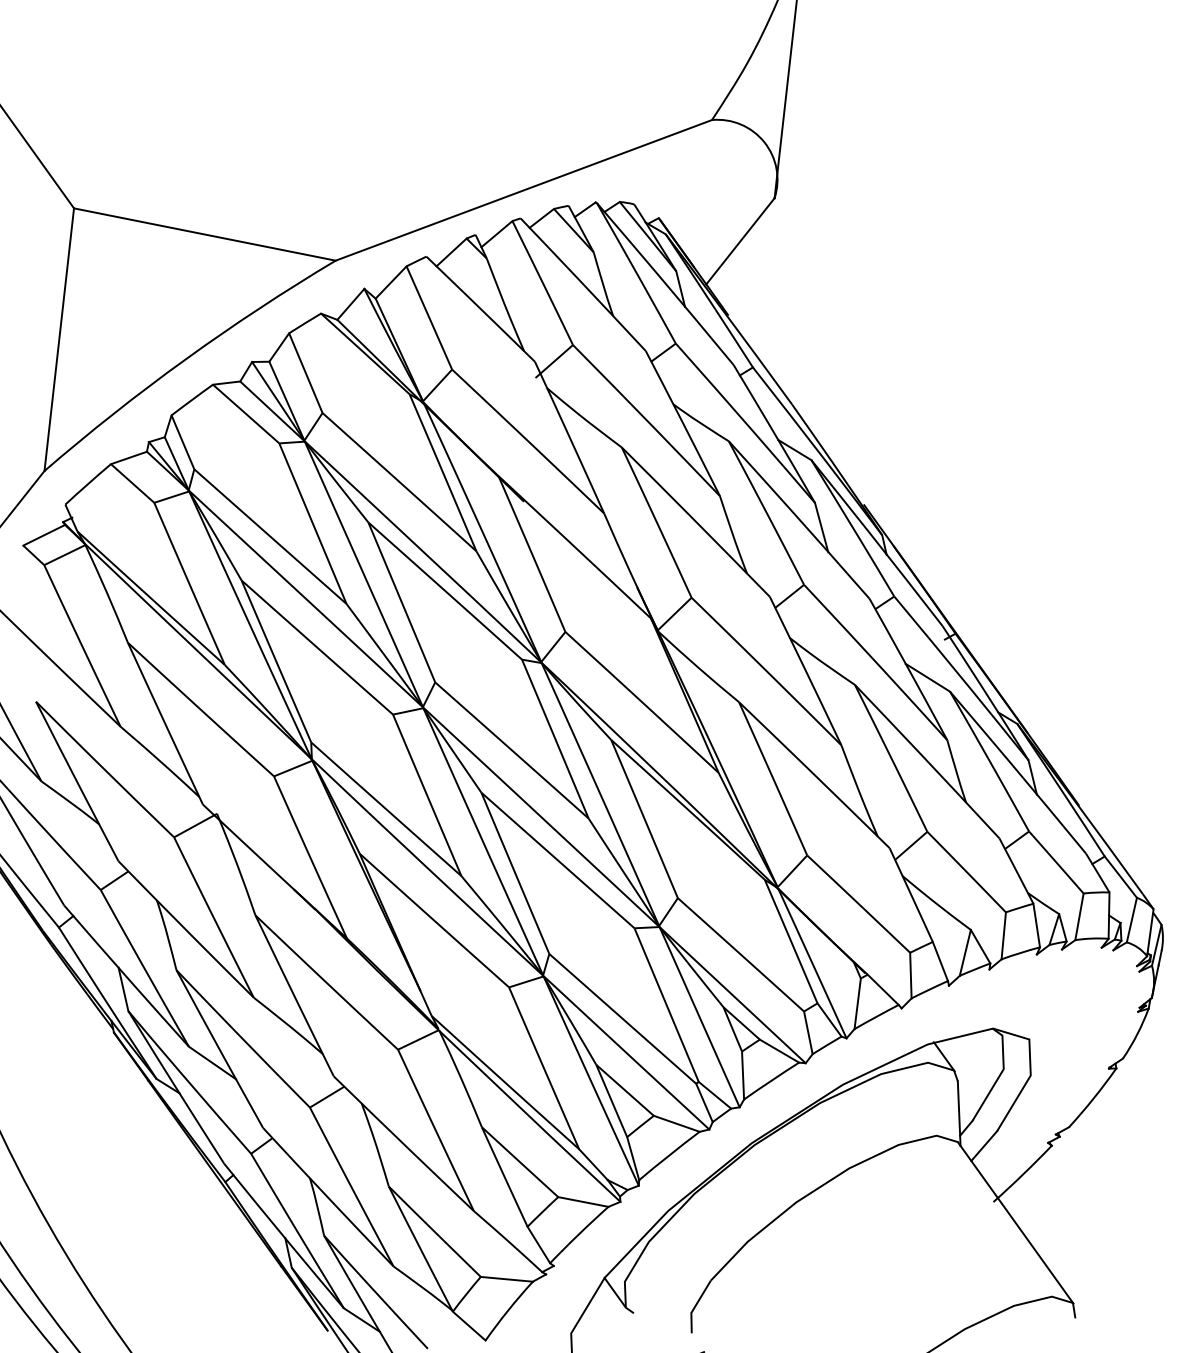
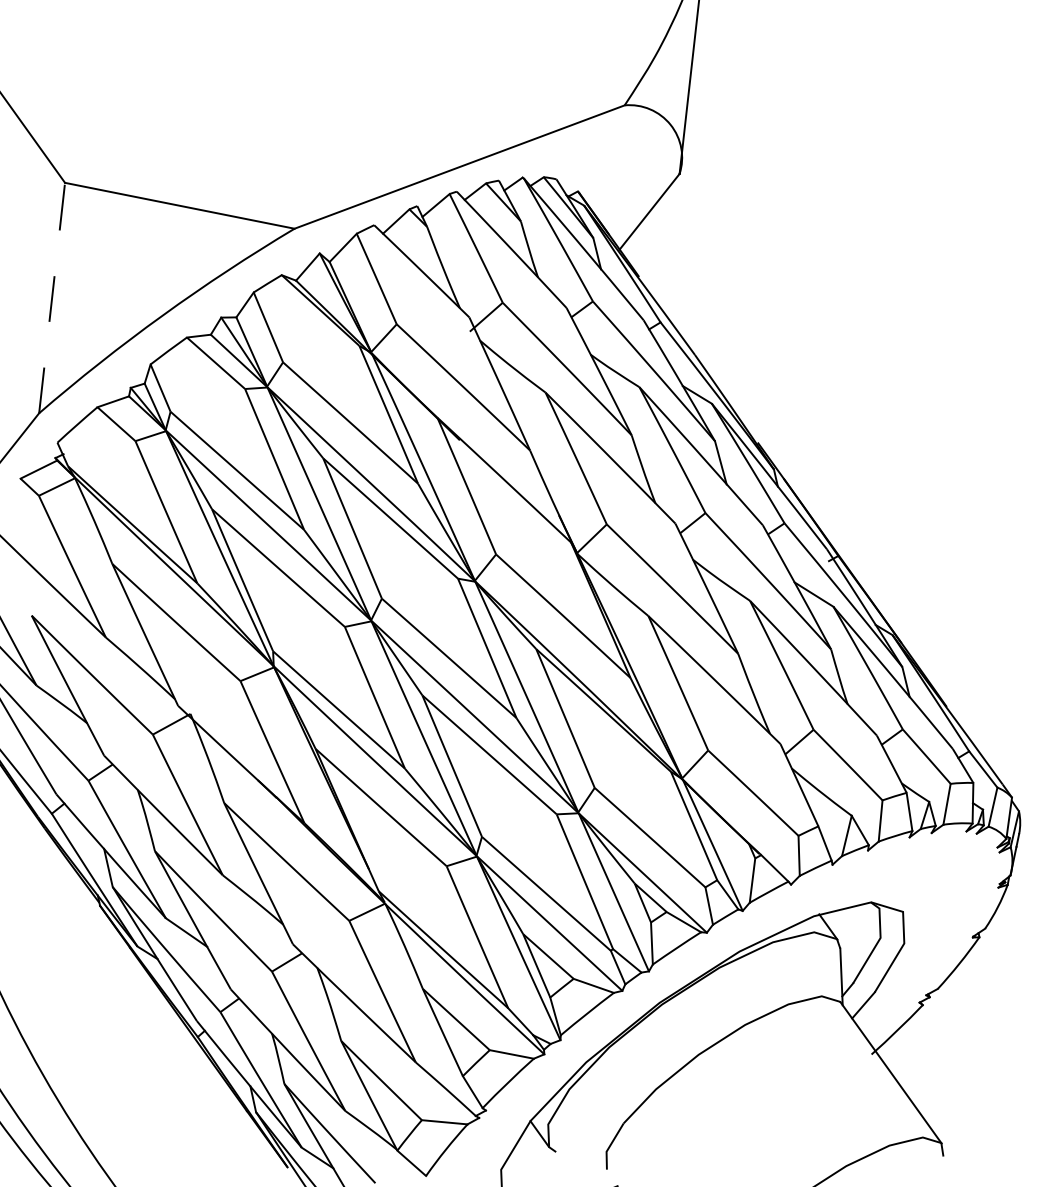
line: (59, 340) -> (52, 298), solid -> dashed

